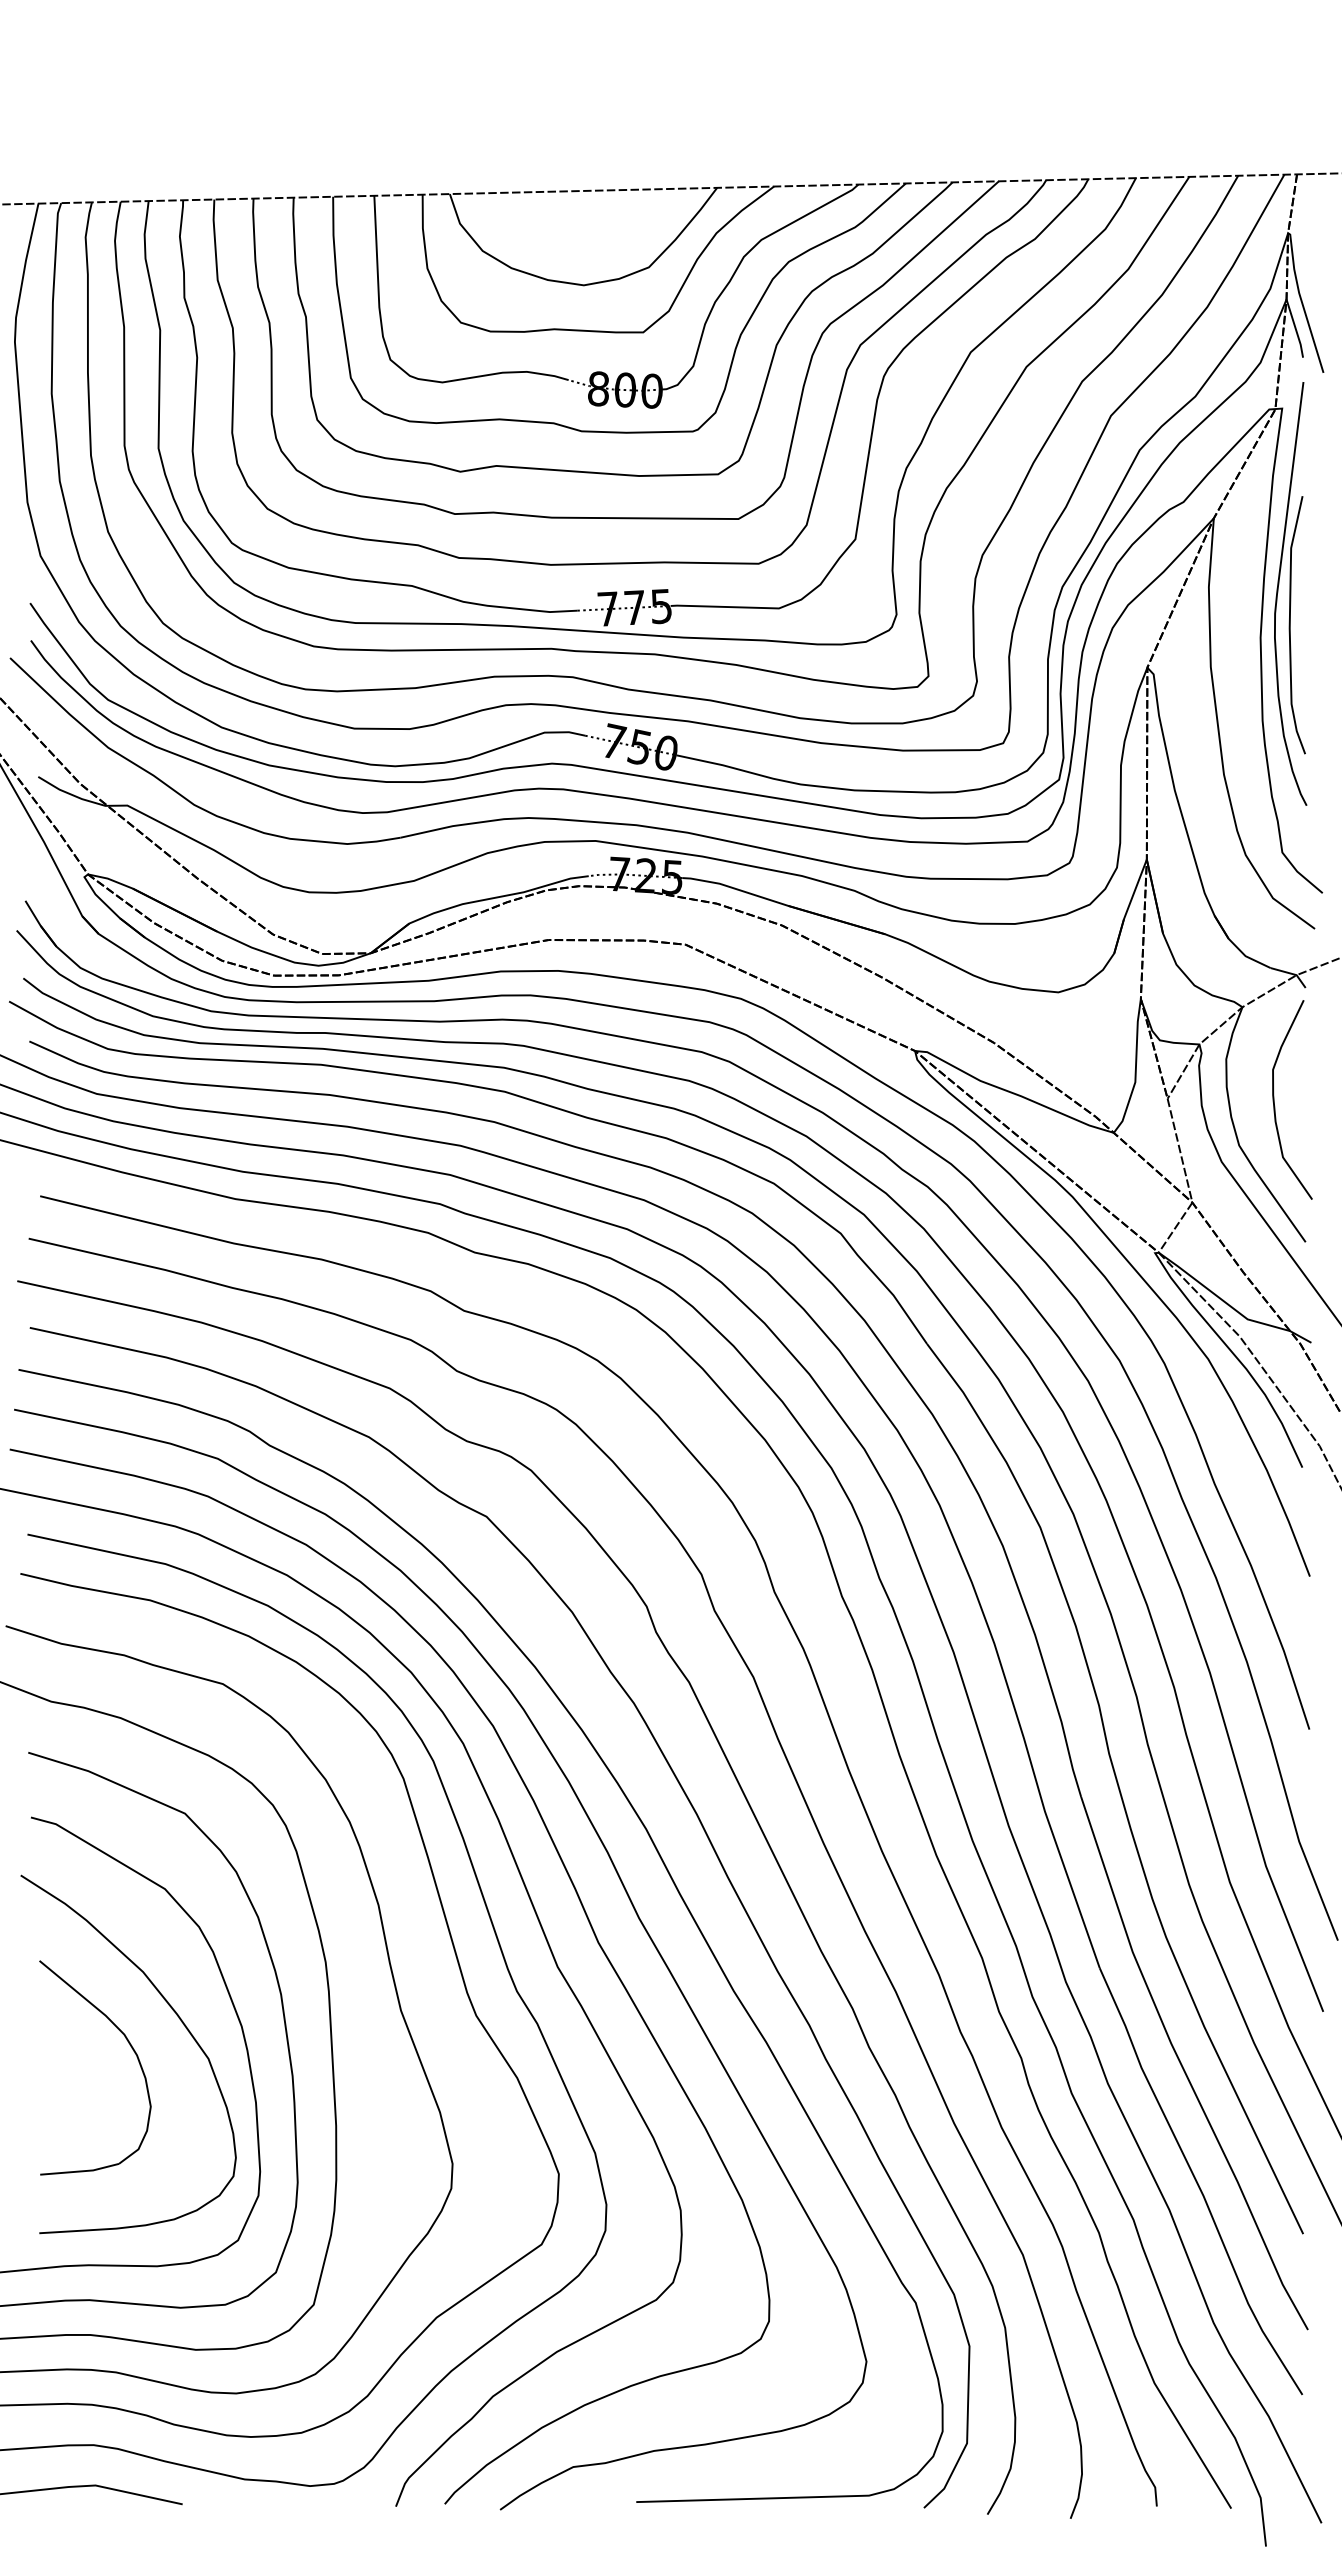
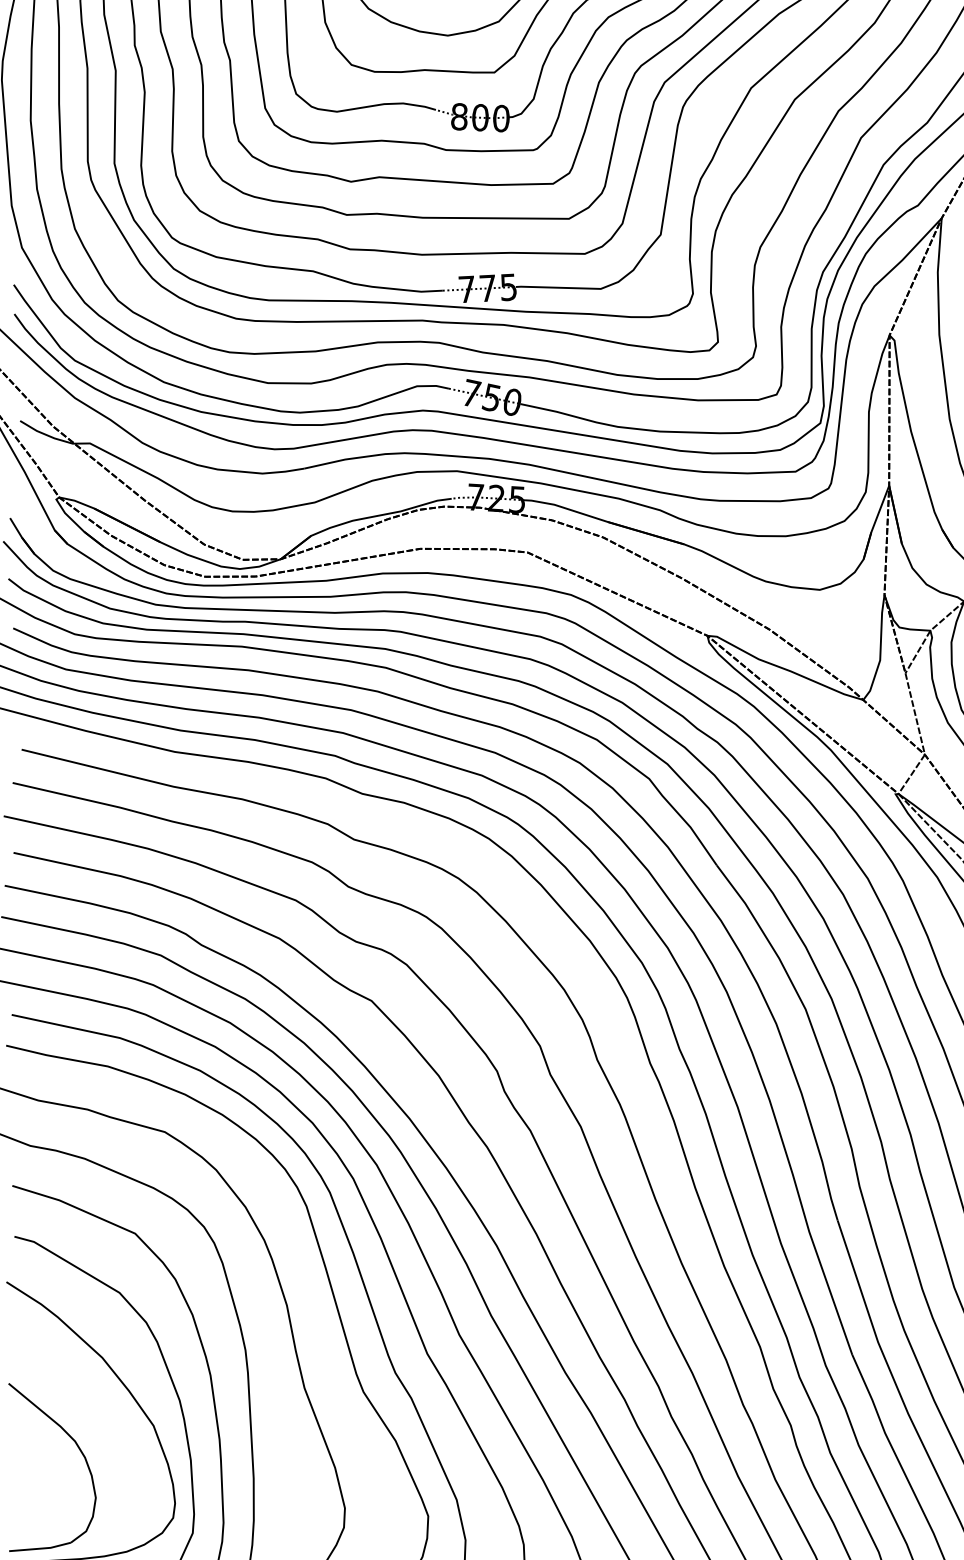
part: (129, 2045) -> (79, 1449), moved

